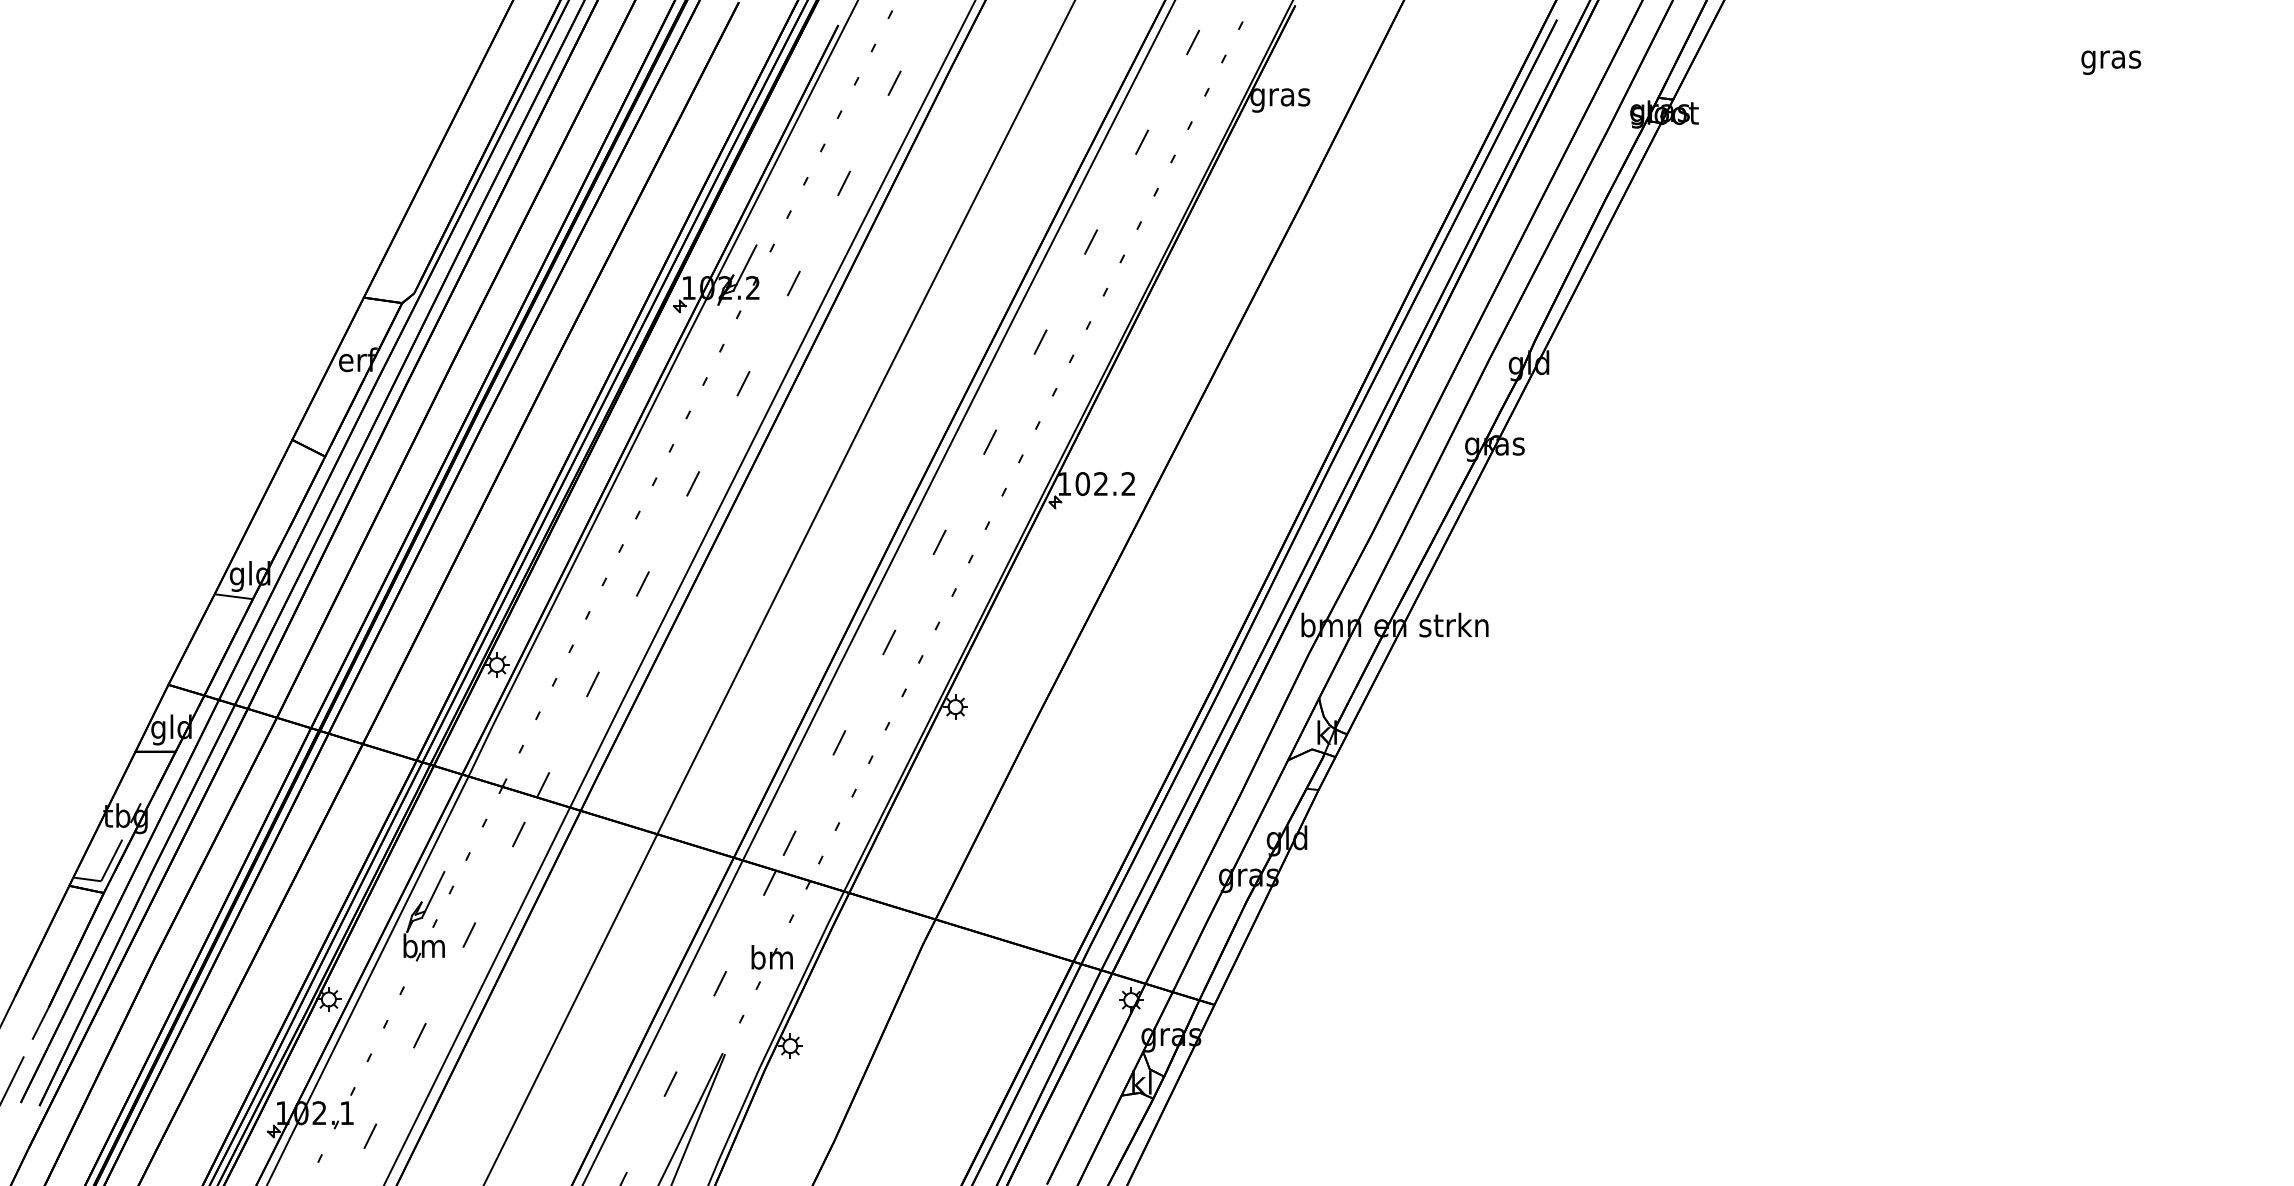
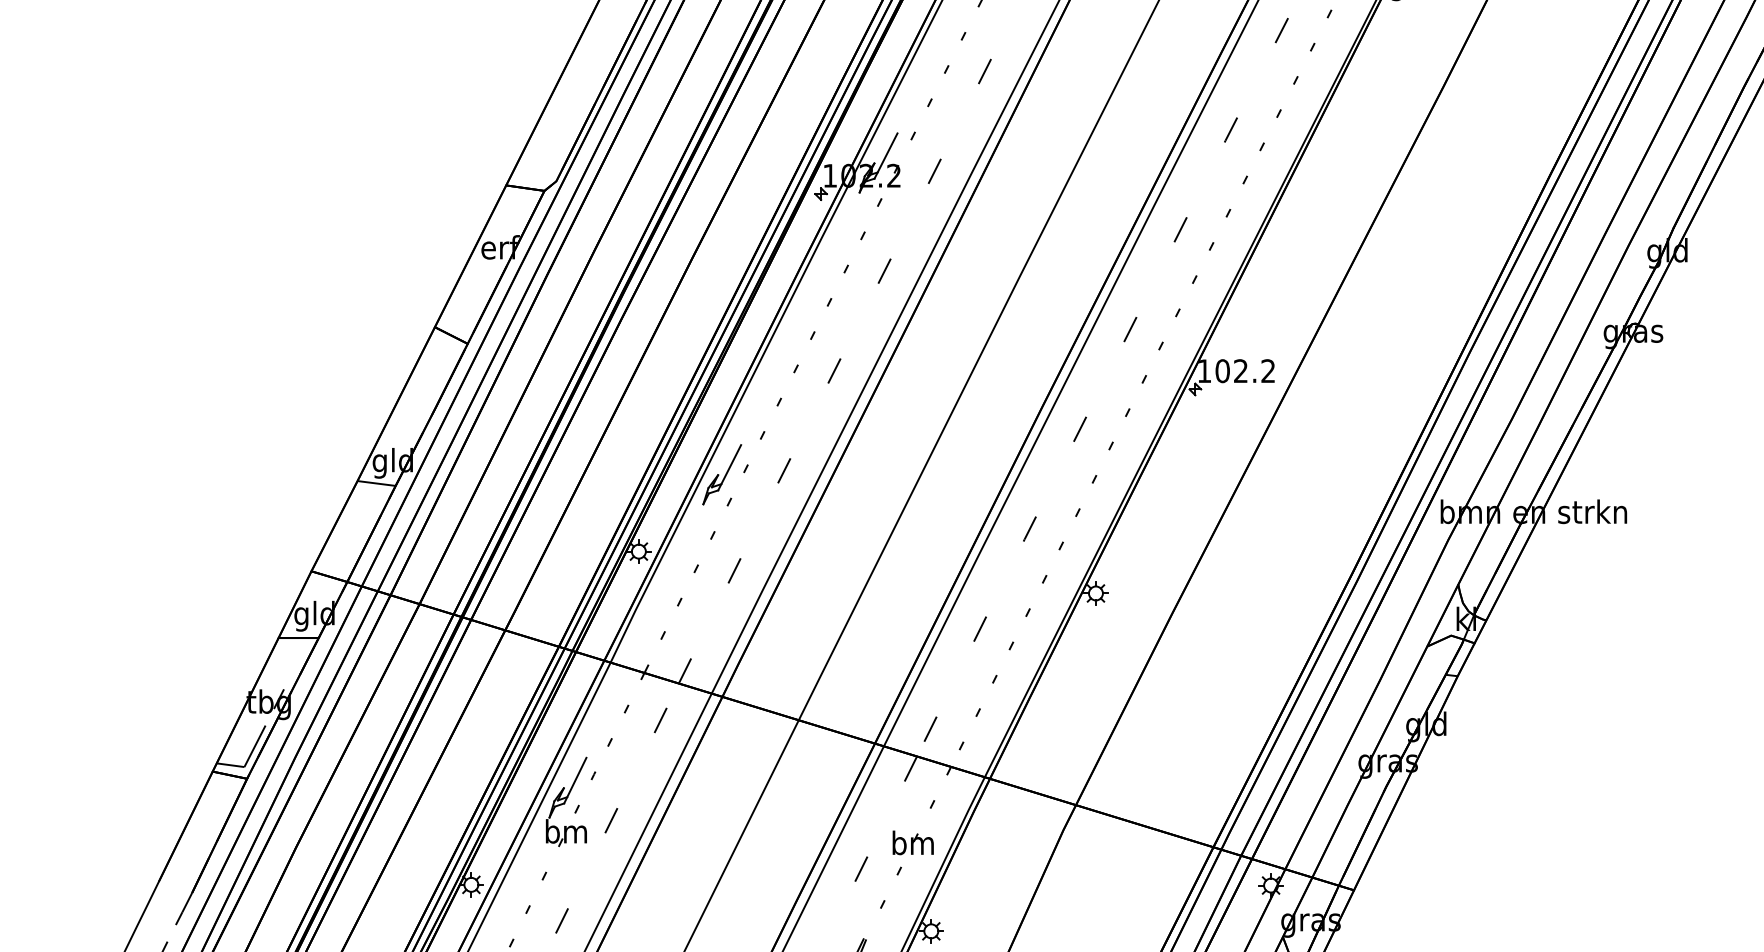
part: (580, 587) -> (722, 474), added

